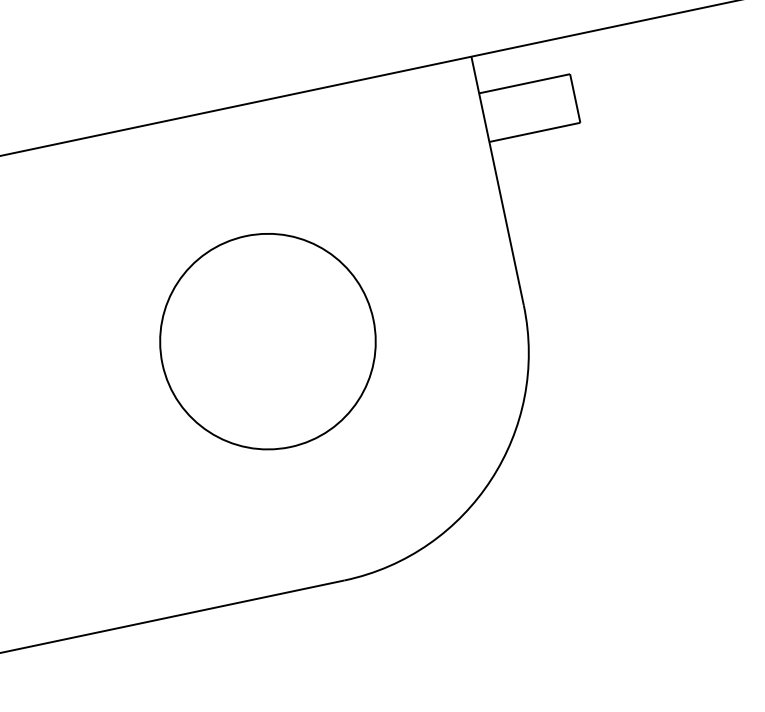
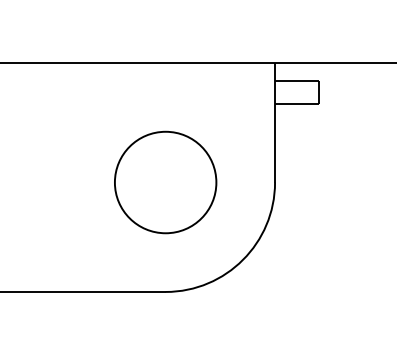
part: (267, 341) -> (165, 182), moved

